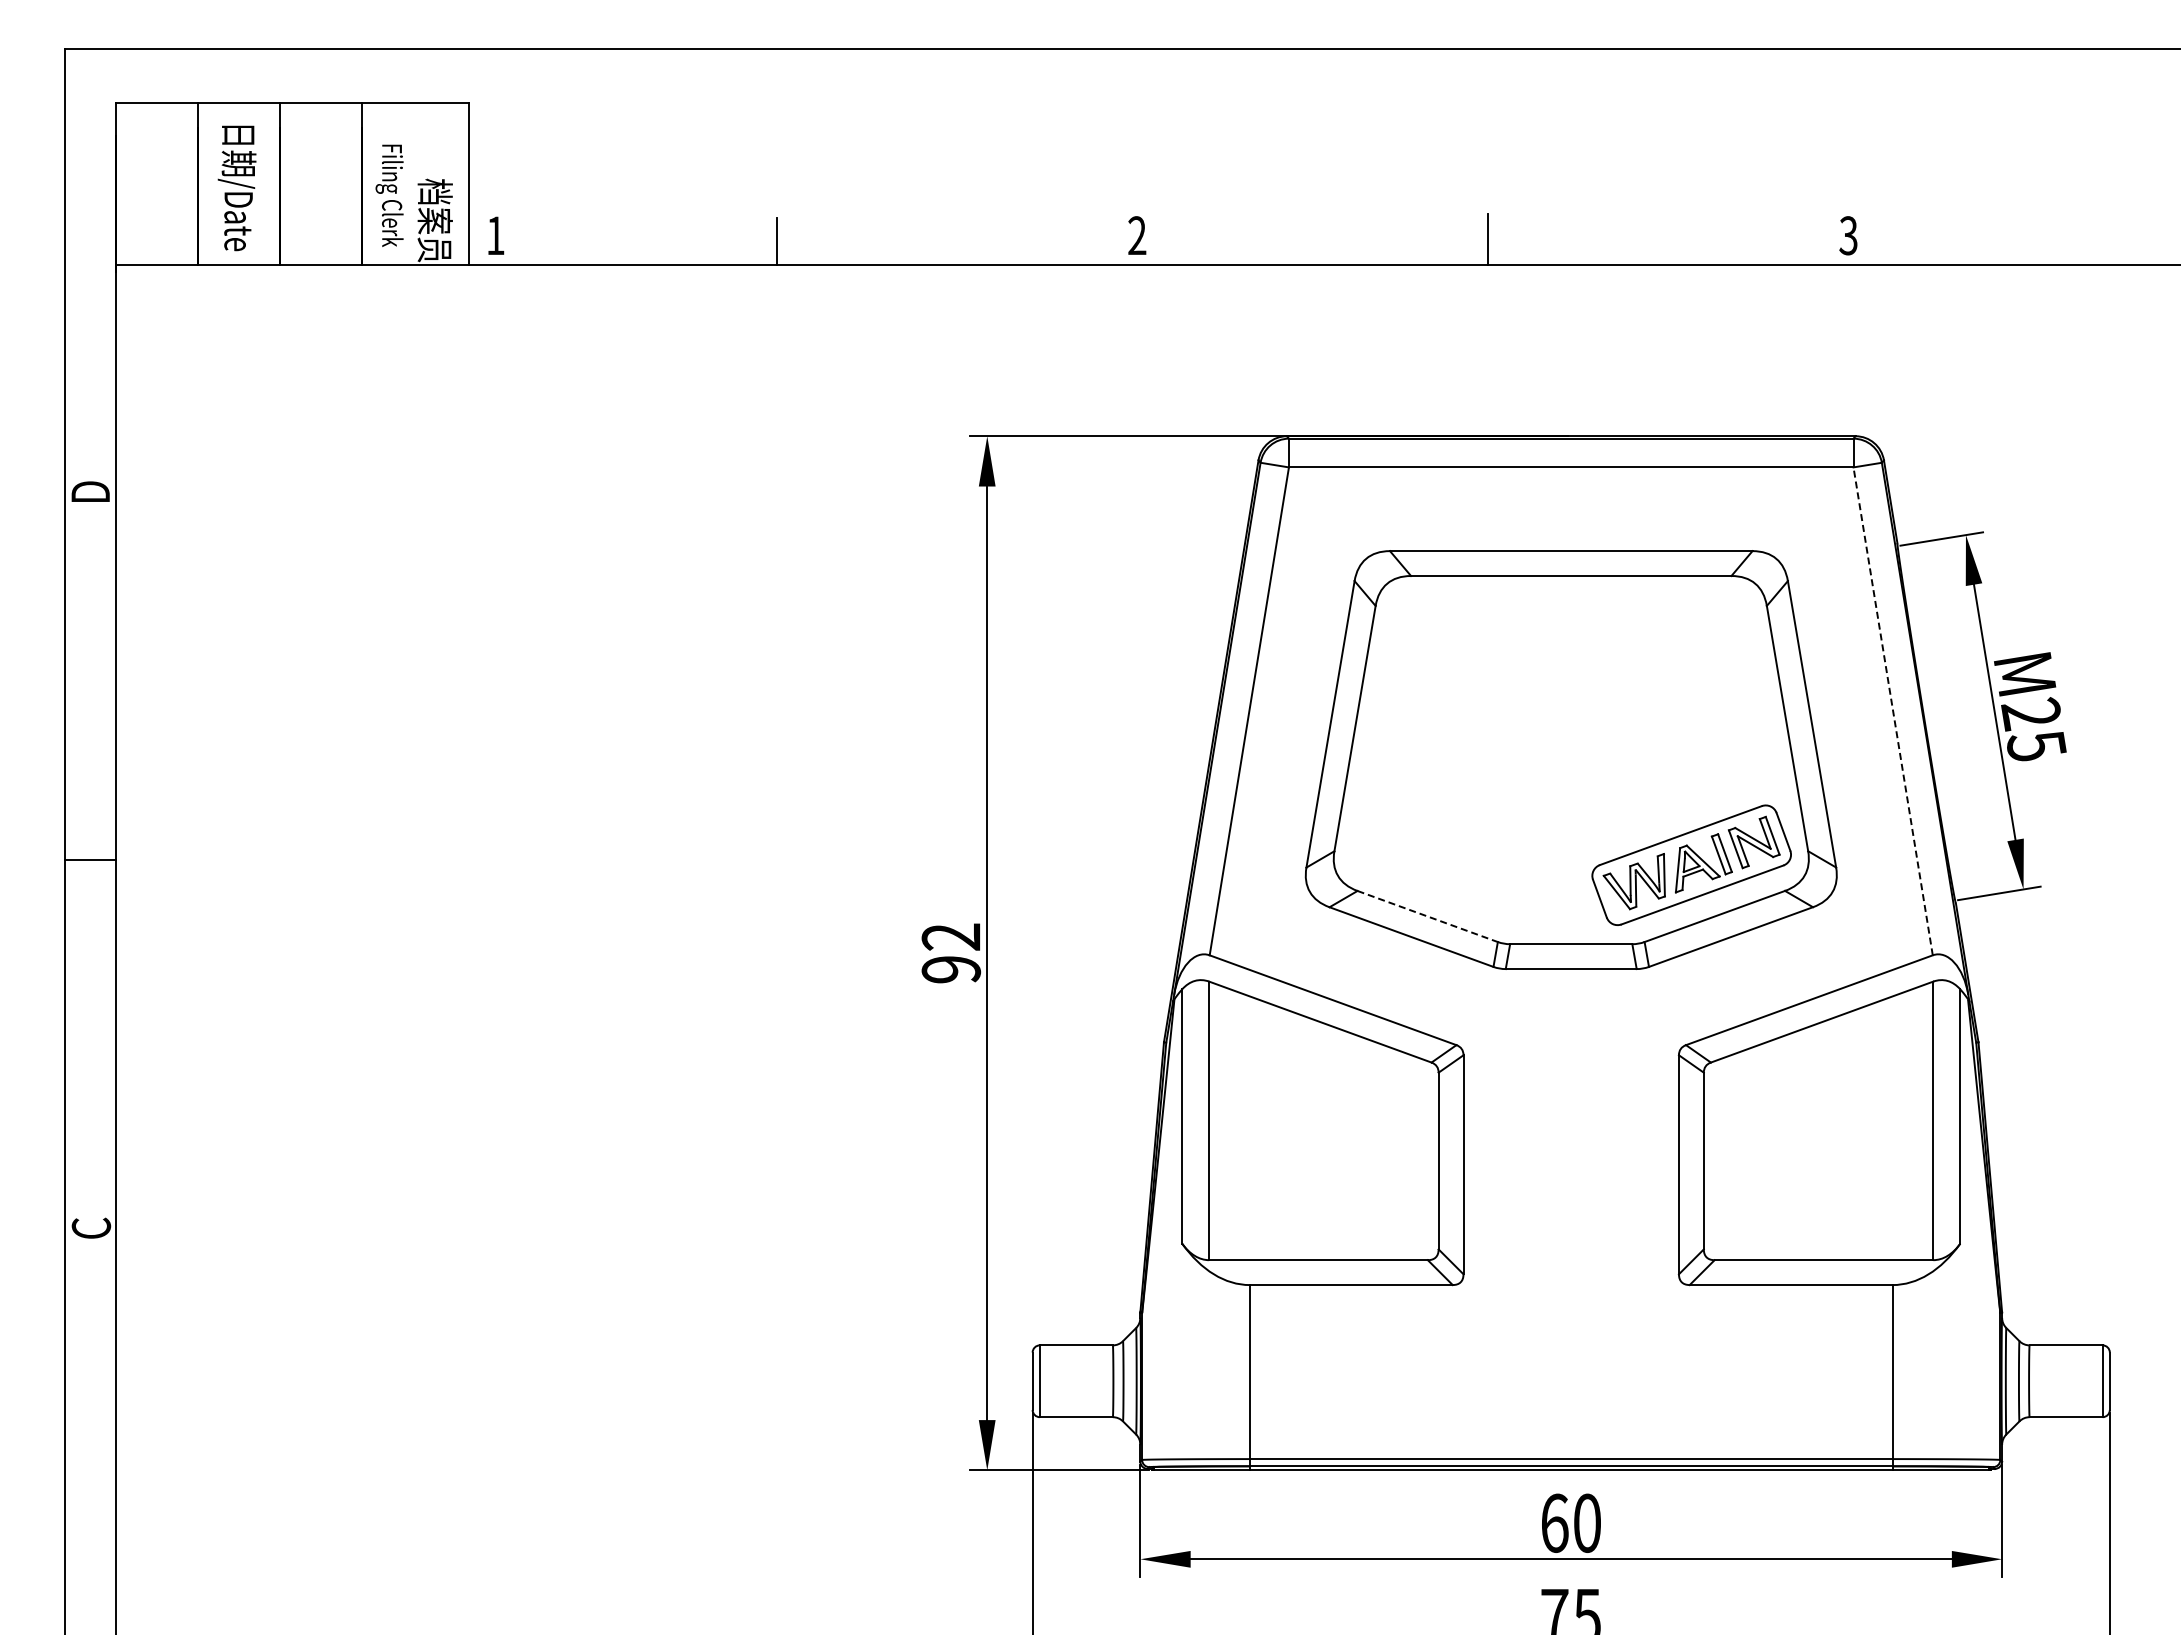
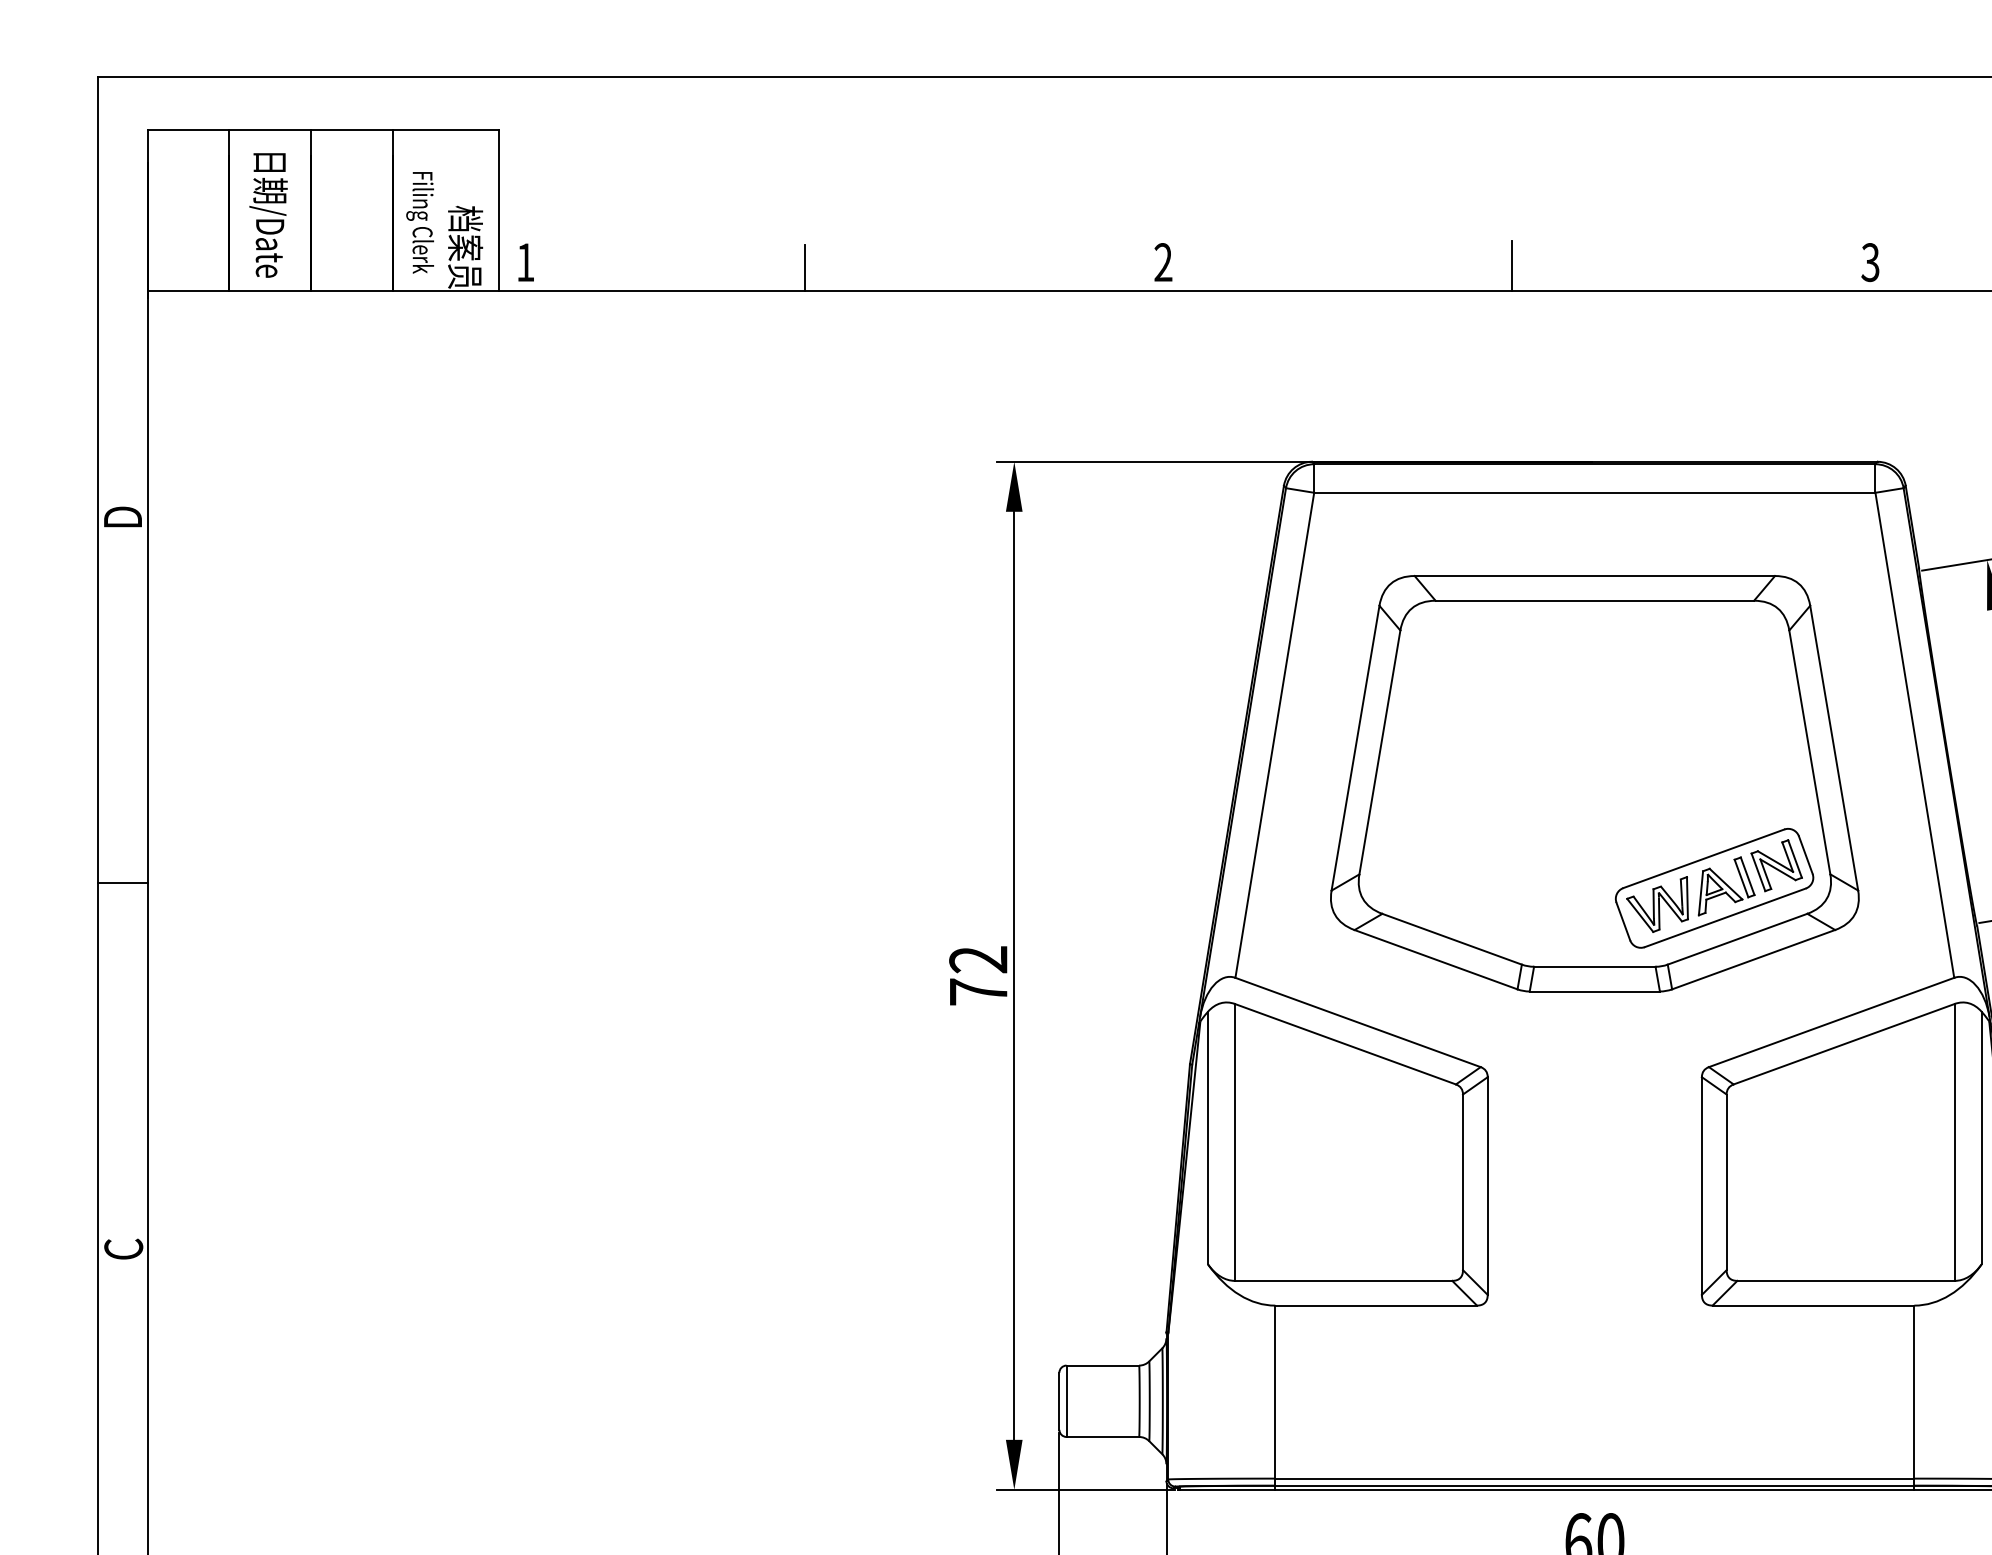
line: (1893, 710) -> (1915, 734), dashed -> solid
line: (1427, 916) -> (1451, 939), dashed -> solid
text: (951, 969) -> (978, 991), 92 -> 72

